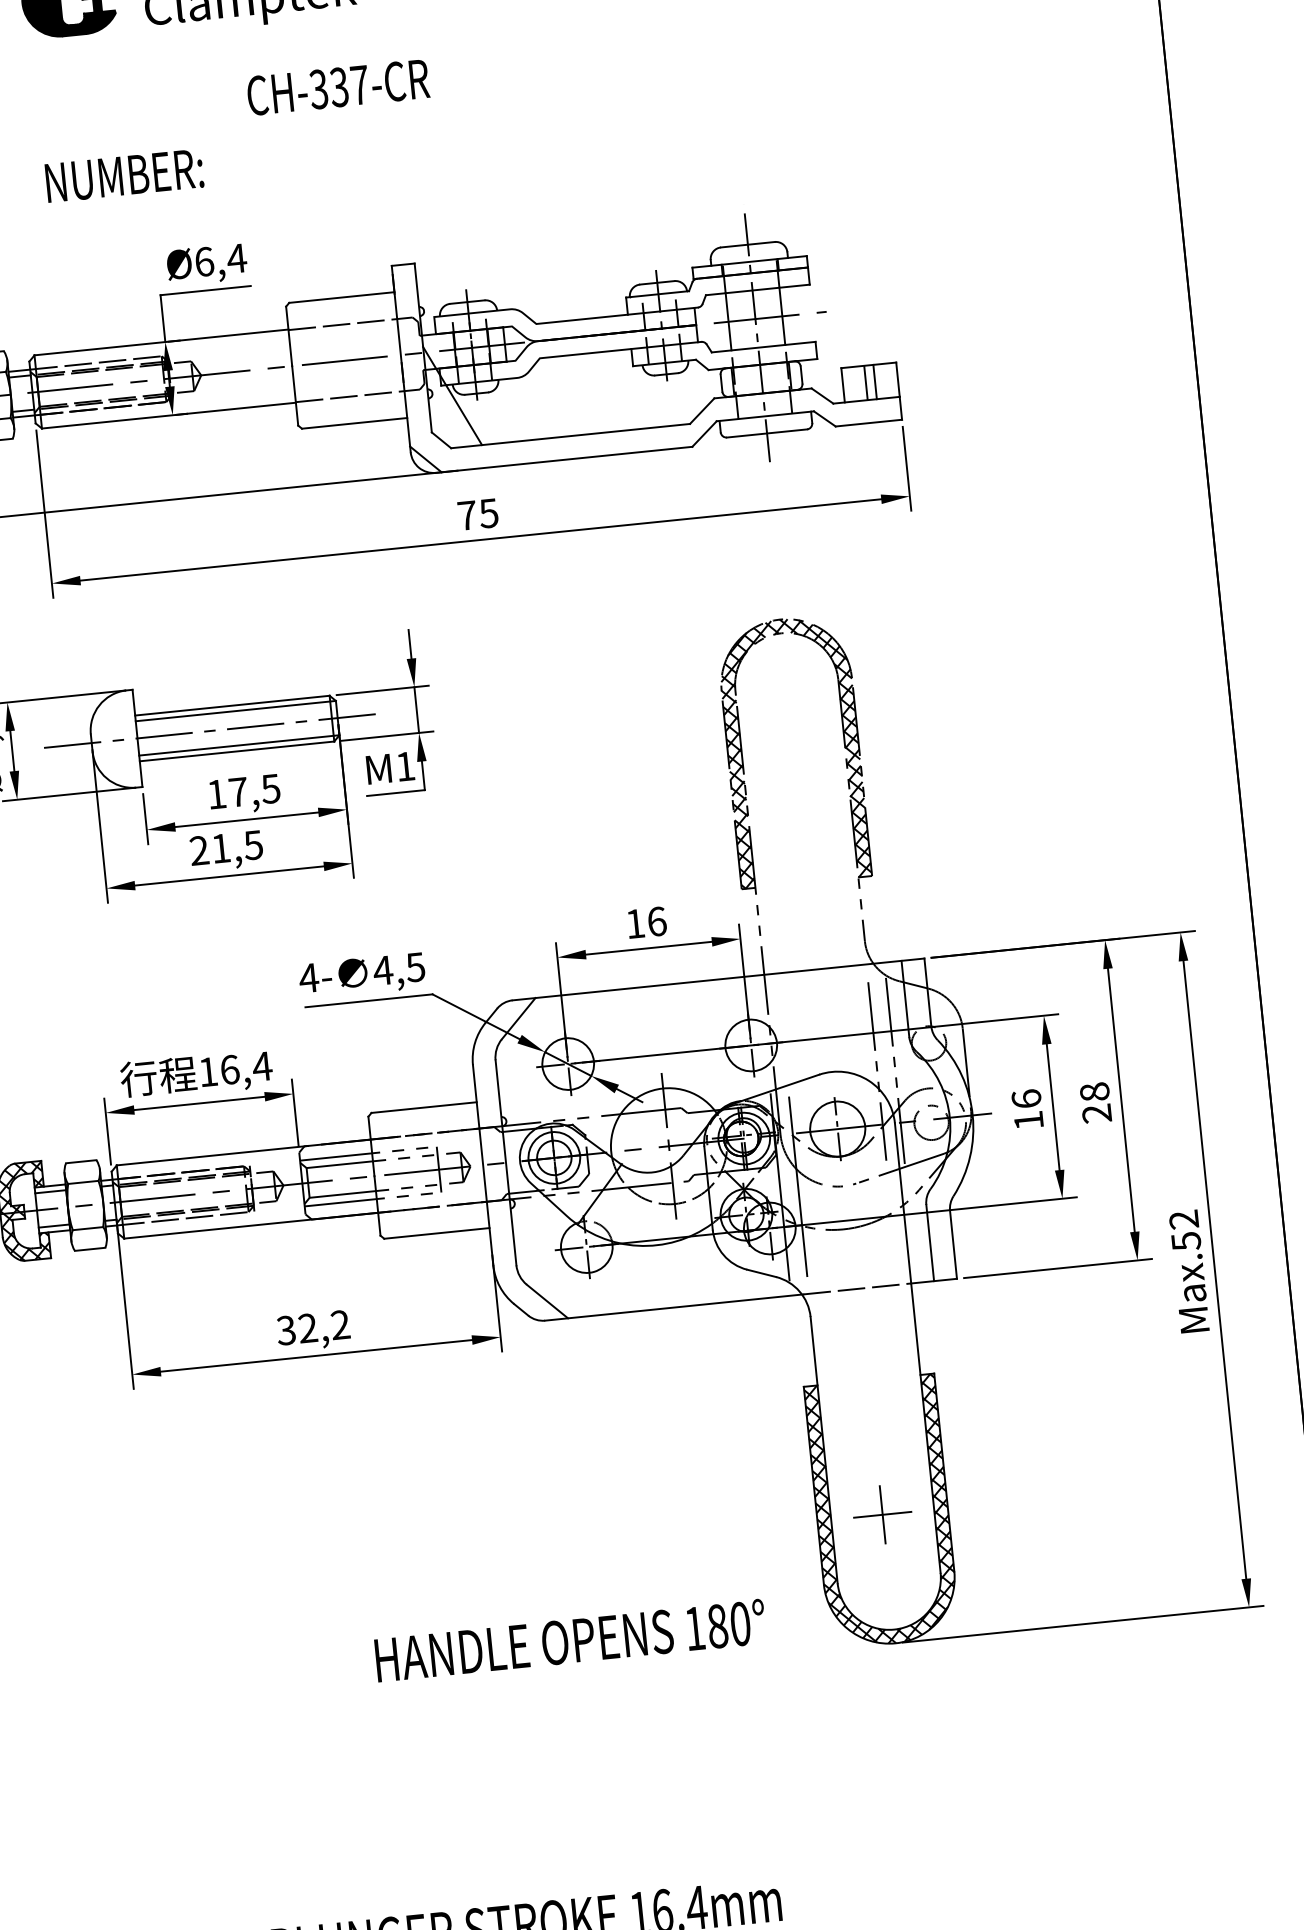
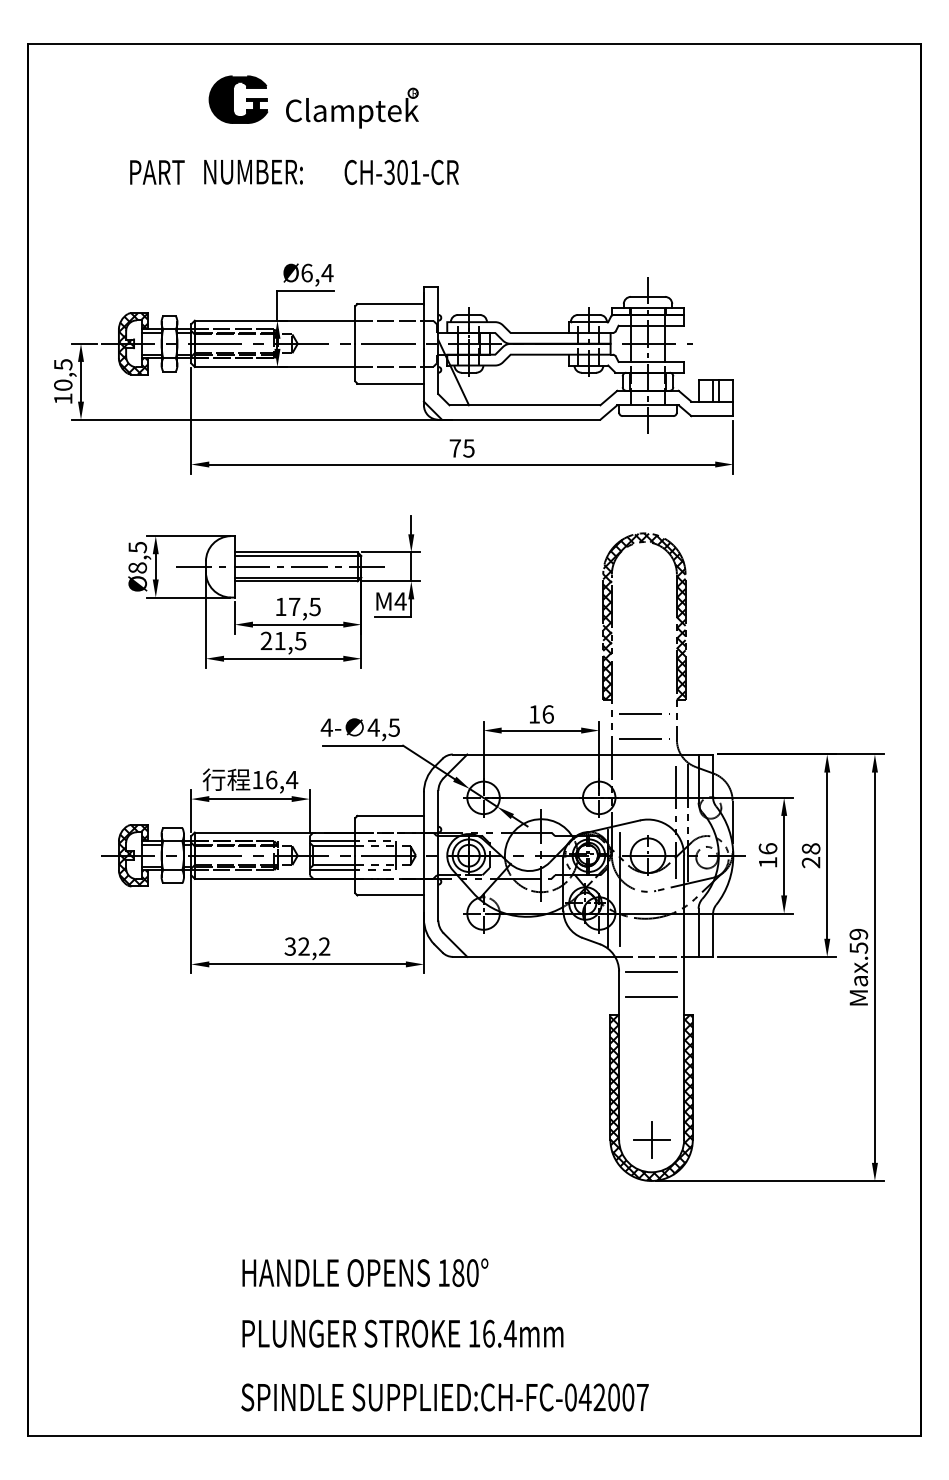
text: (348, 86) -> (408, 172), CH-337-CR -> CH-301-CR
text: (124, 176) -> (253, 172), moved
text: (405, 766) -> (400, 601), M1 -> M4
line: (809, 906) -> (644, 714), added
line: (813, 945) -> (644, 739), added
text: (1185, 1219) -> (859, 934), Max.52 -> Max.59
line: (862, 1313) -> (651, 972), added
line: (866, 1352) -> (651, 997), added
part: (882, 1514) -> (651, 1139), moved
text: (570, 1640) -> (365, 1272), moved

